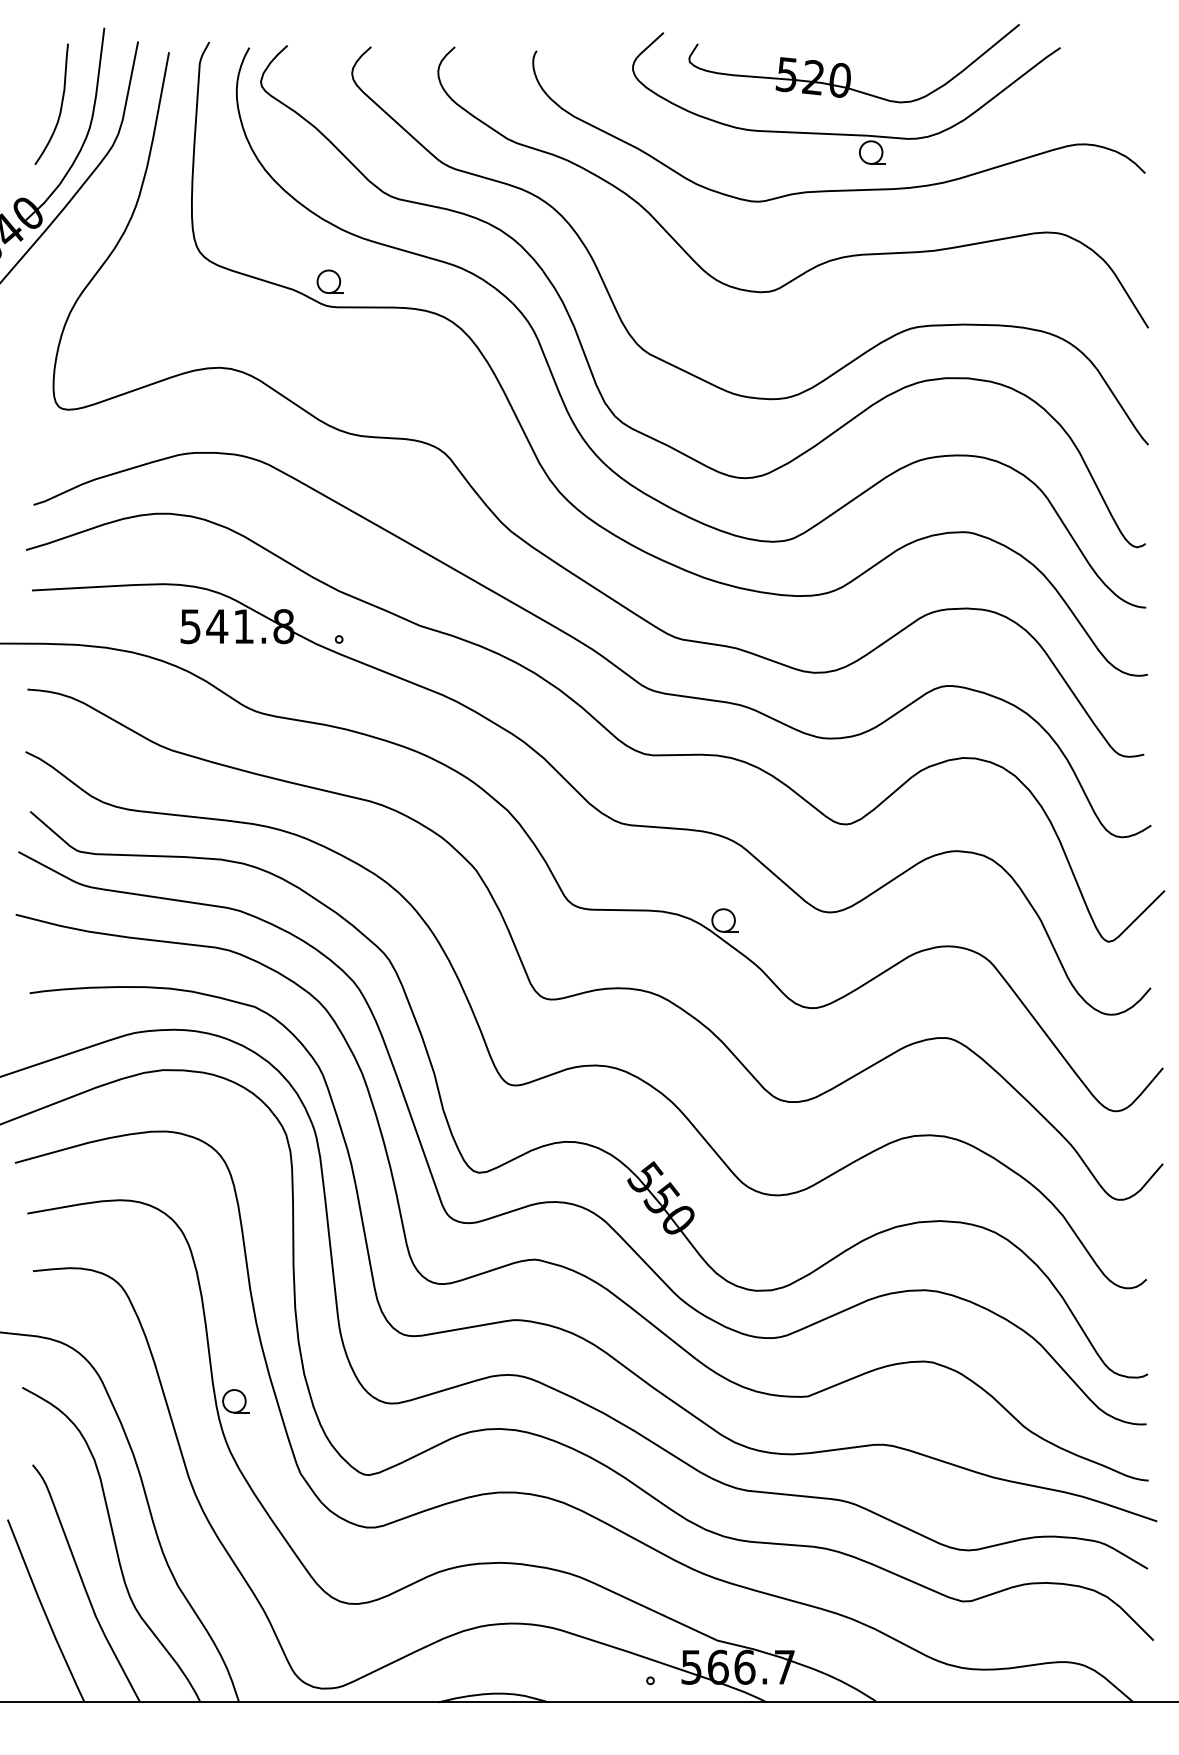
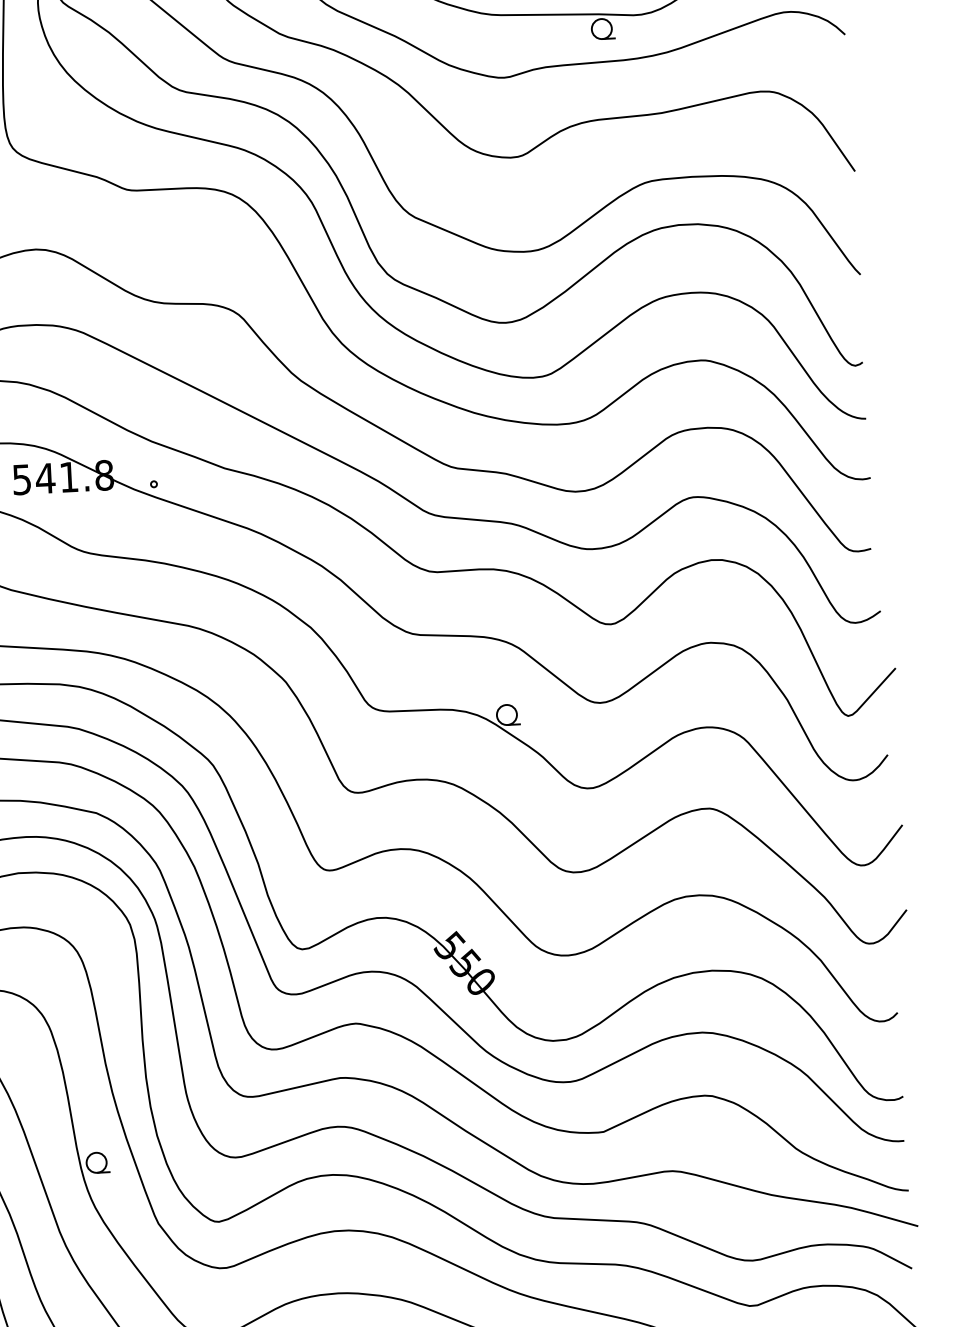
part: (329, 281) -> (128, 168), removed

